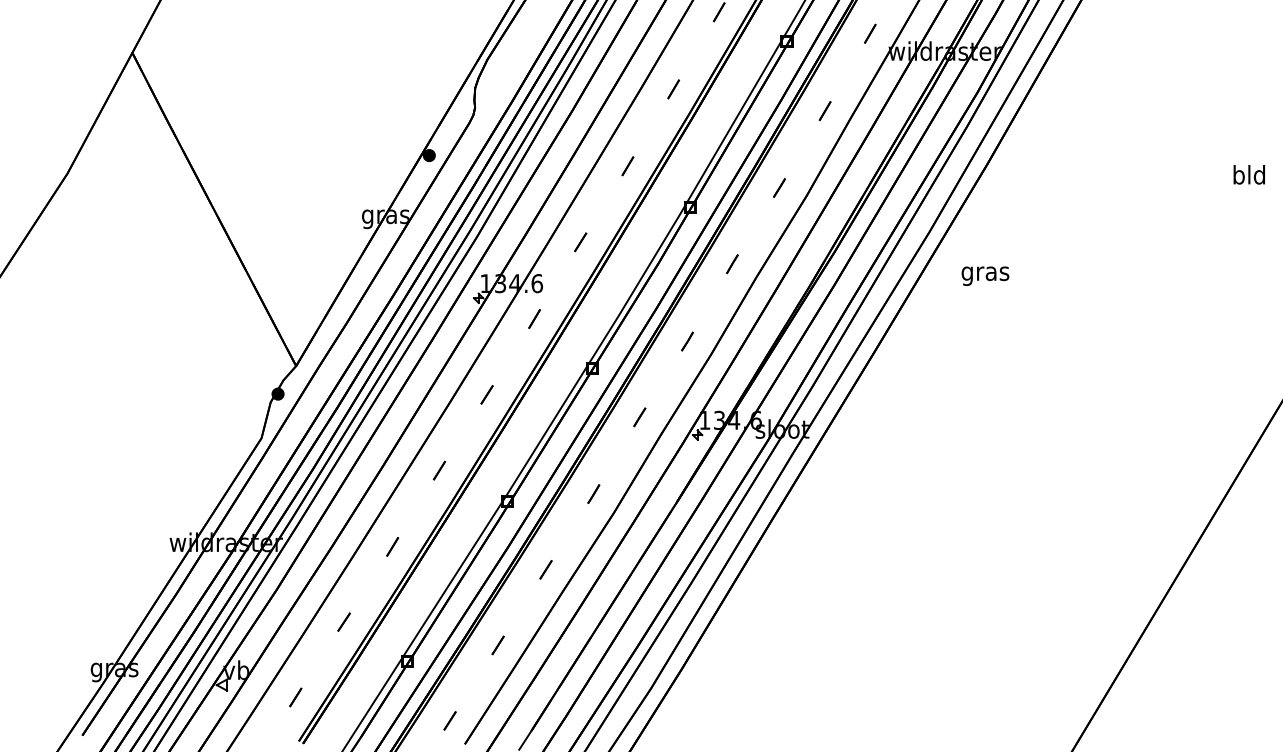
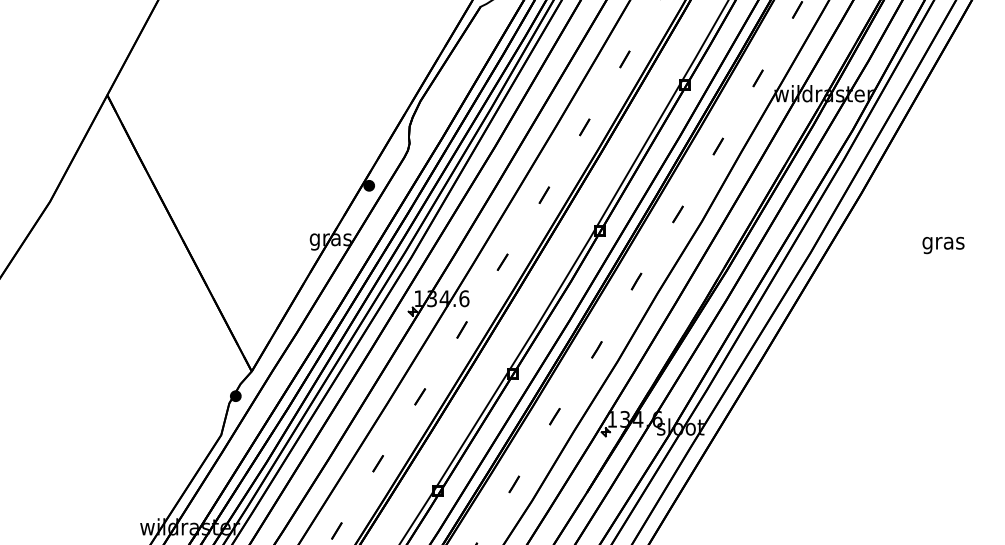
text: (985, 275) -> (943, 244), moved

